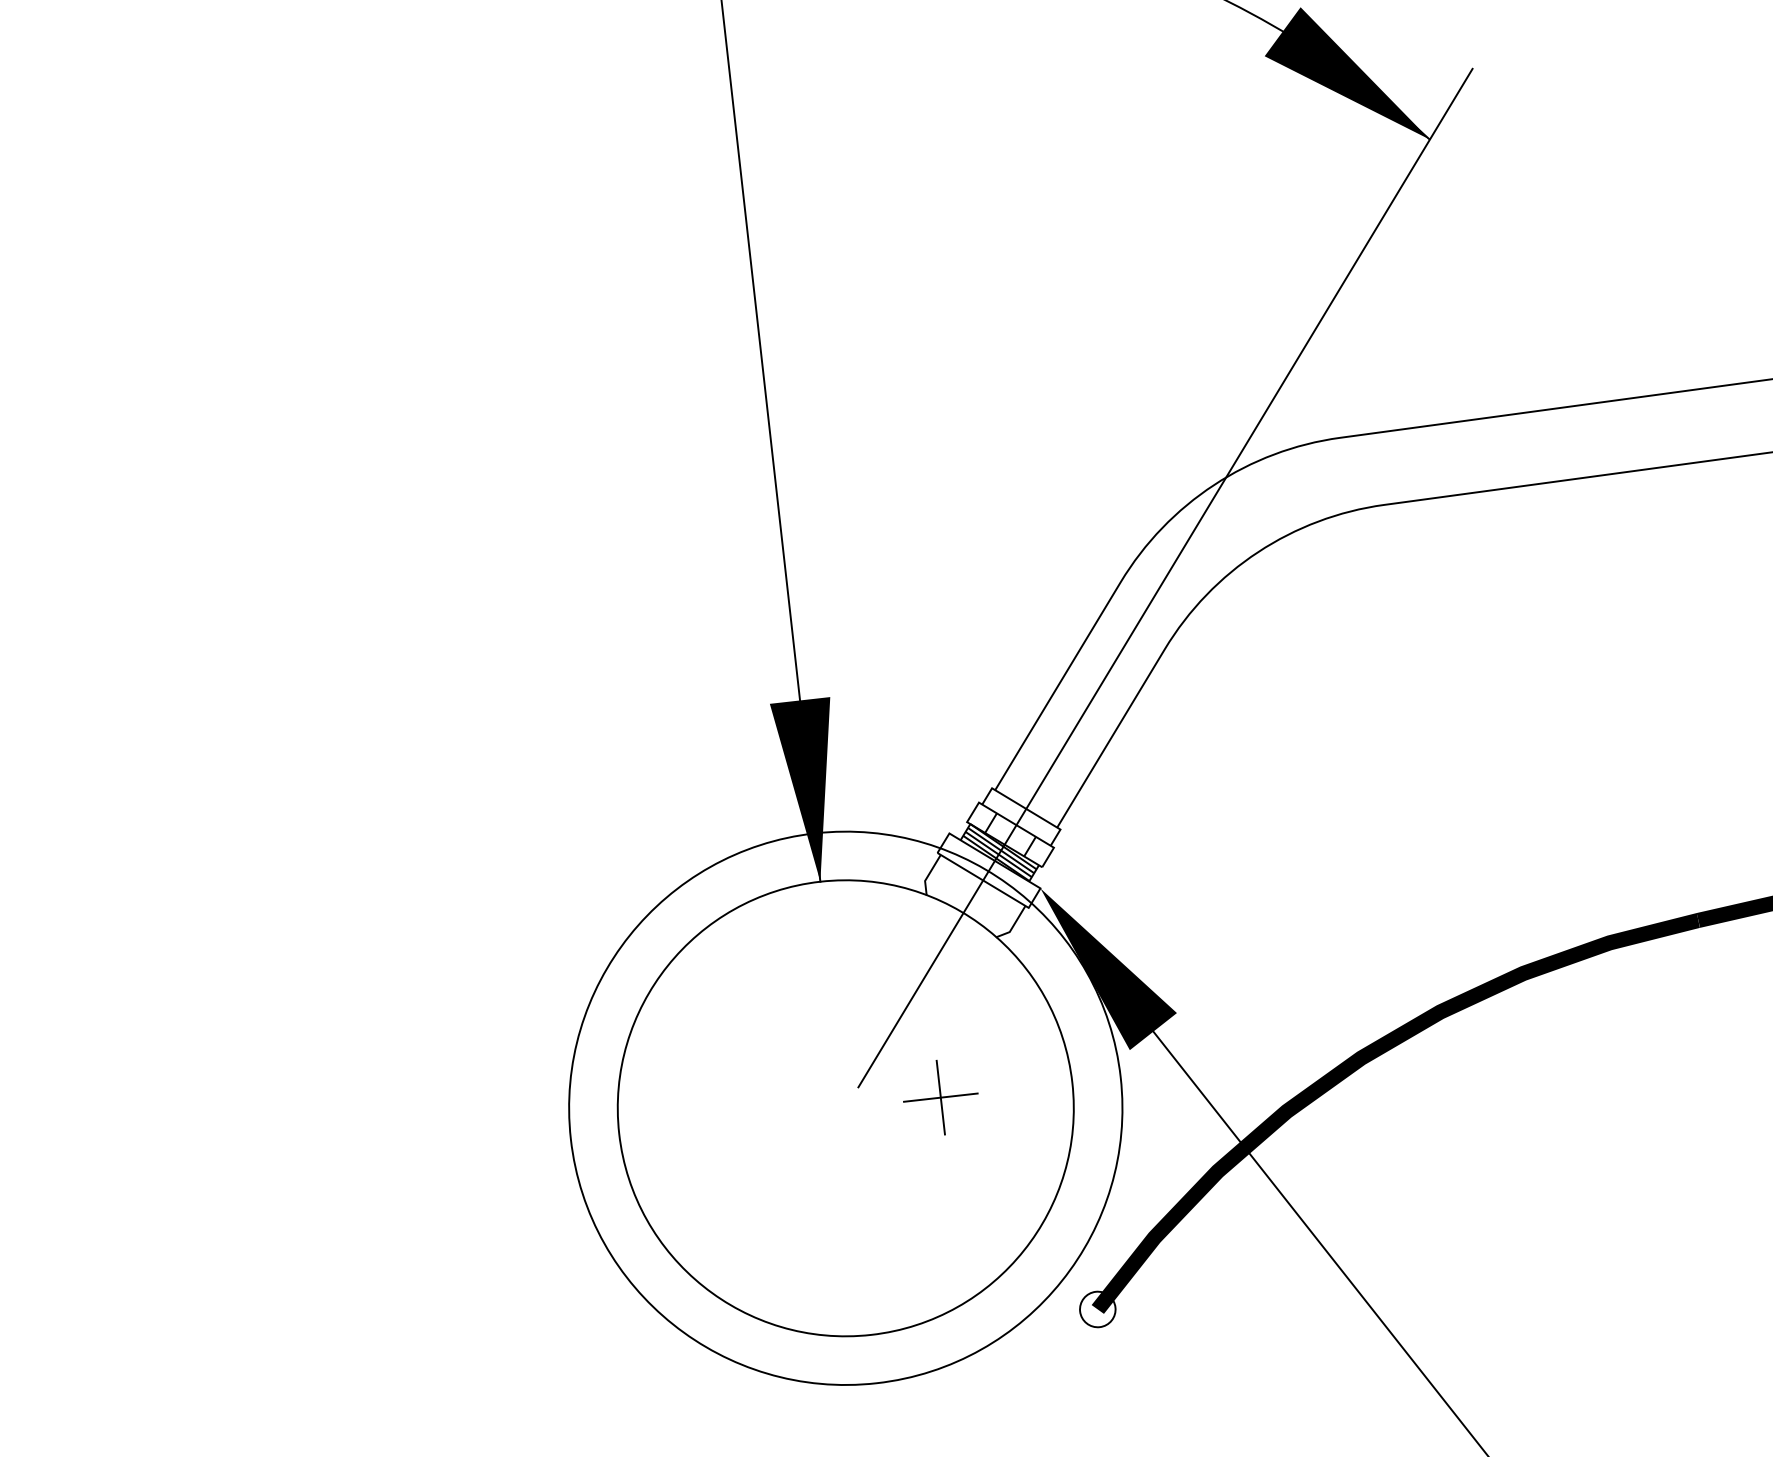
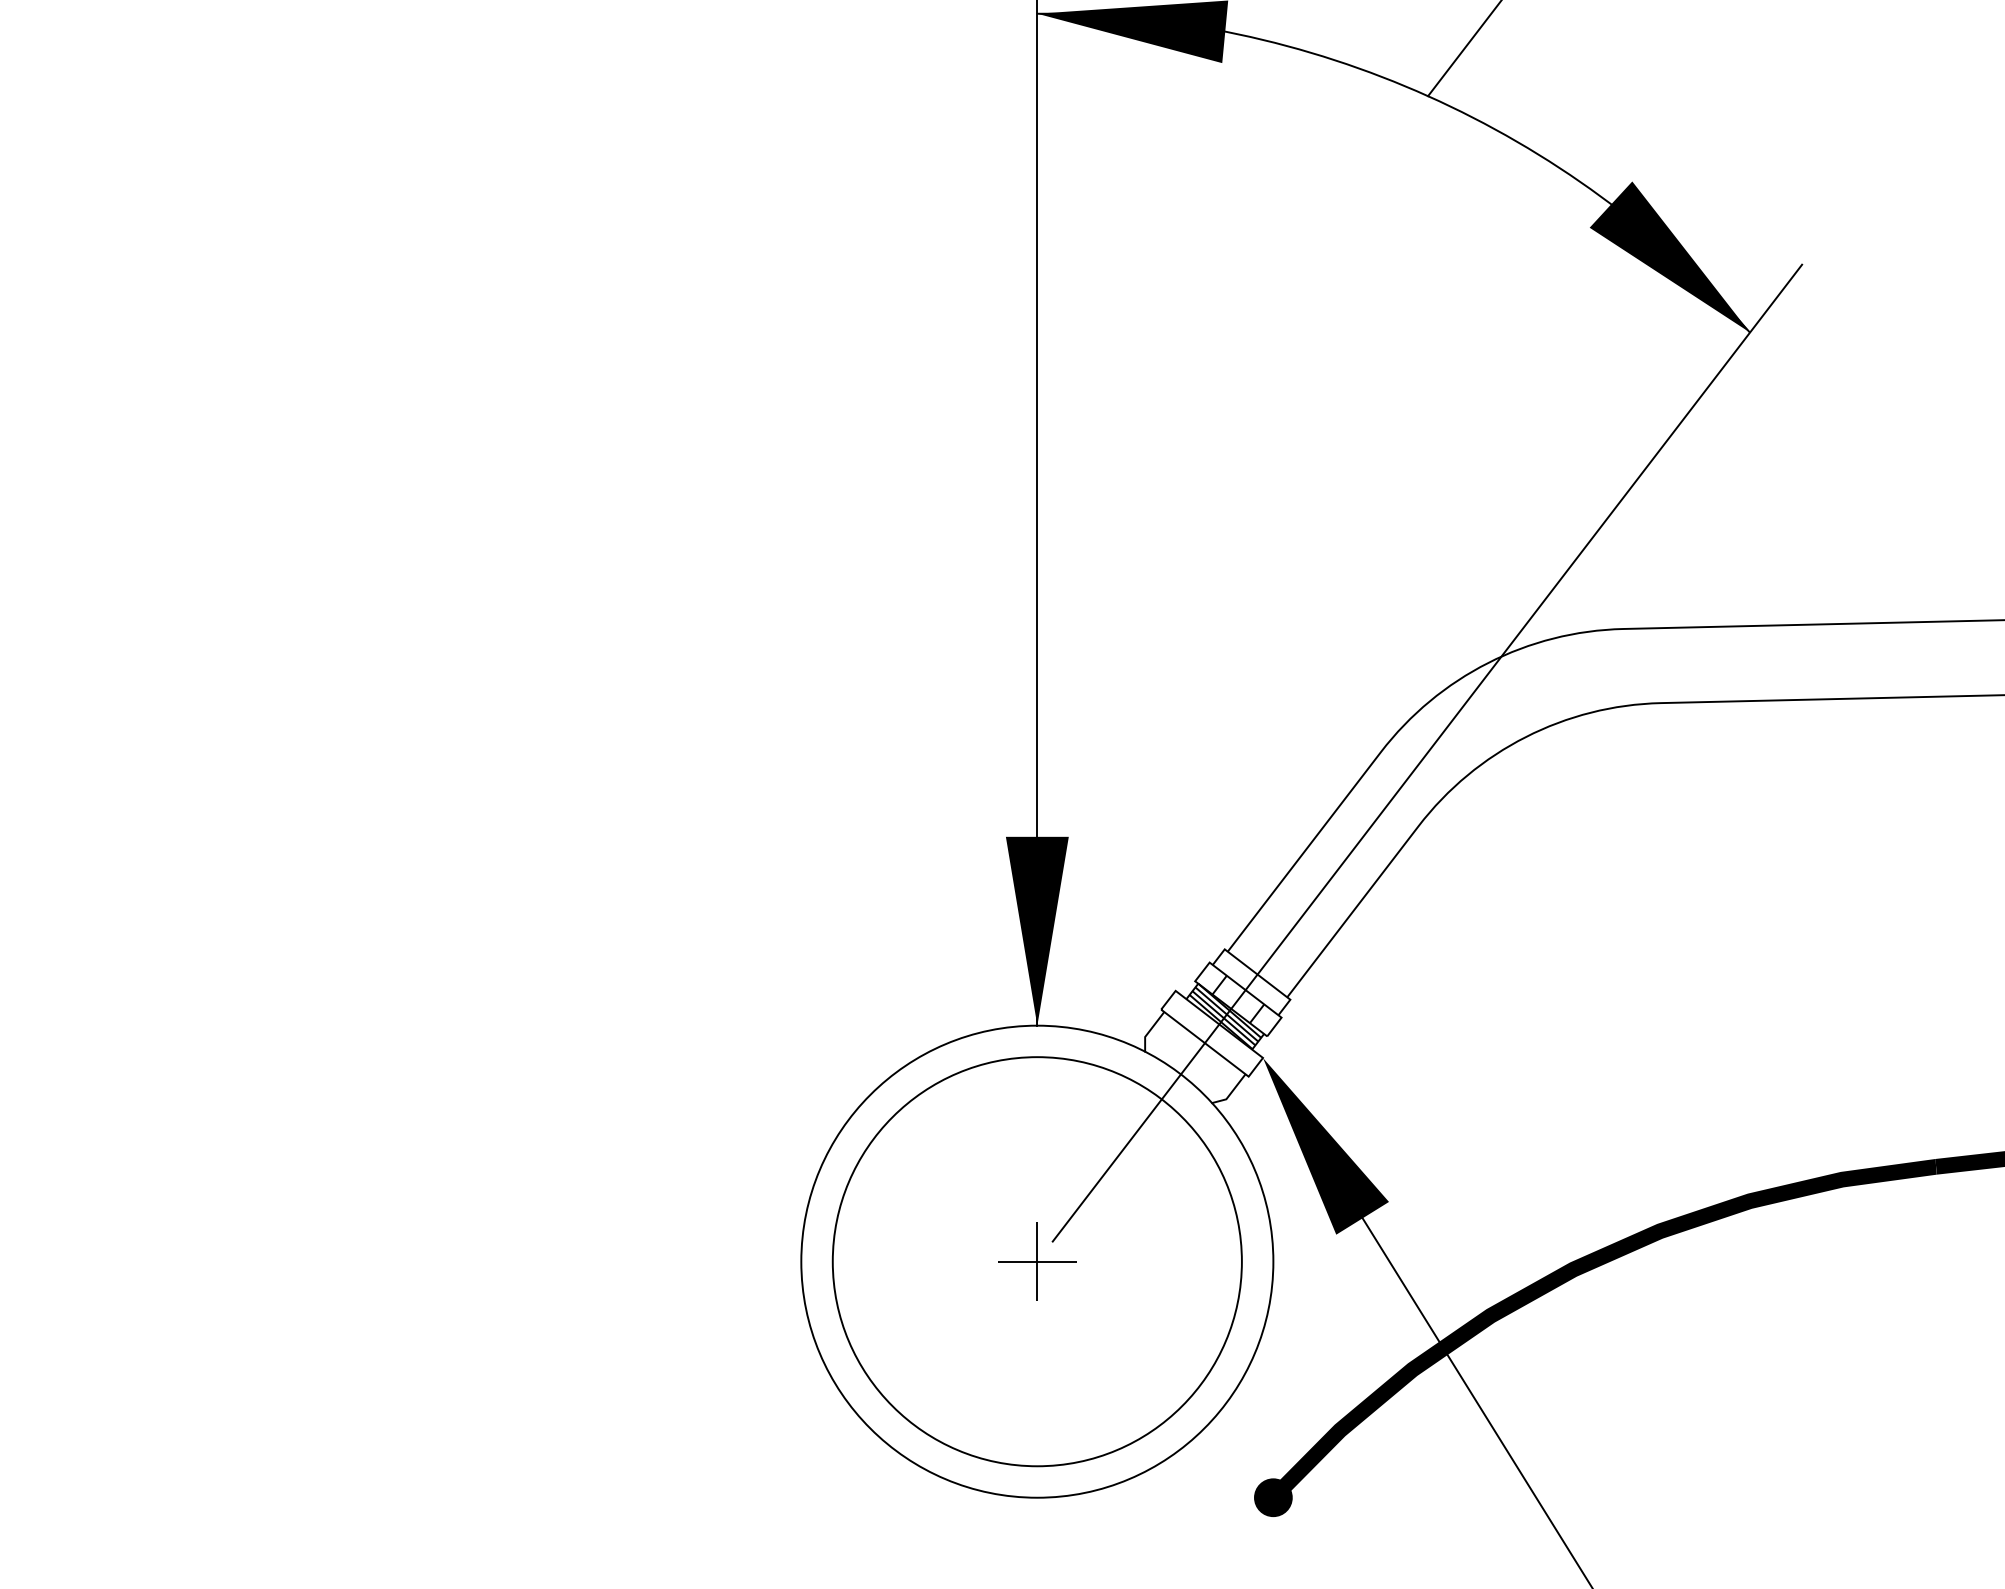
part: (940, 1097) -> (1037, 1261), moved
circle: (844, 1108) -> (1036, 1261), size x0.71
fill: (1096, 1309) -> (1272, 1497), added

